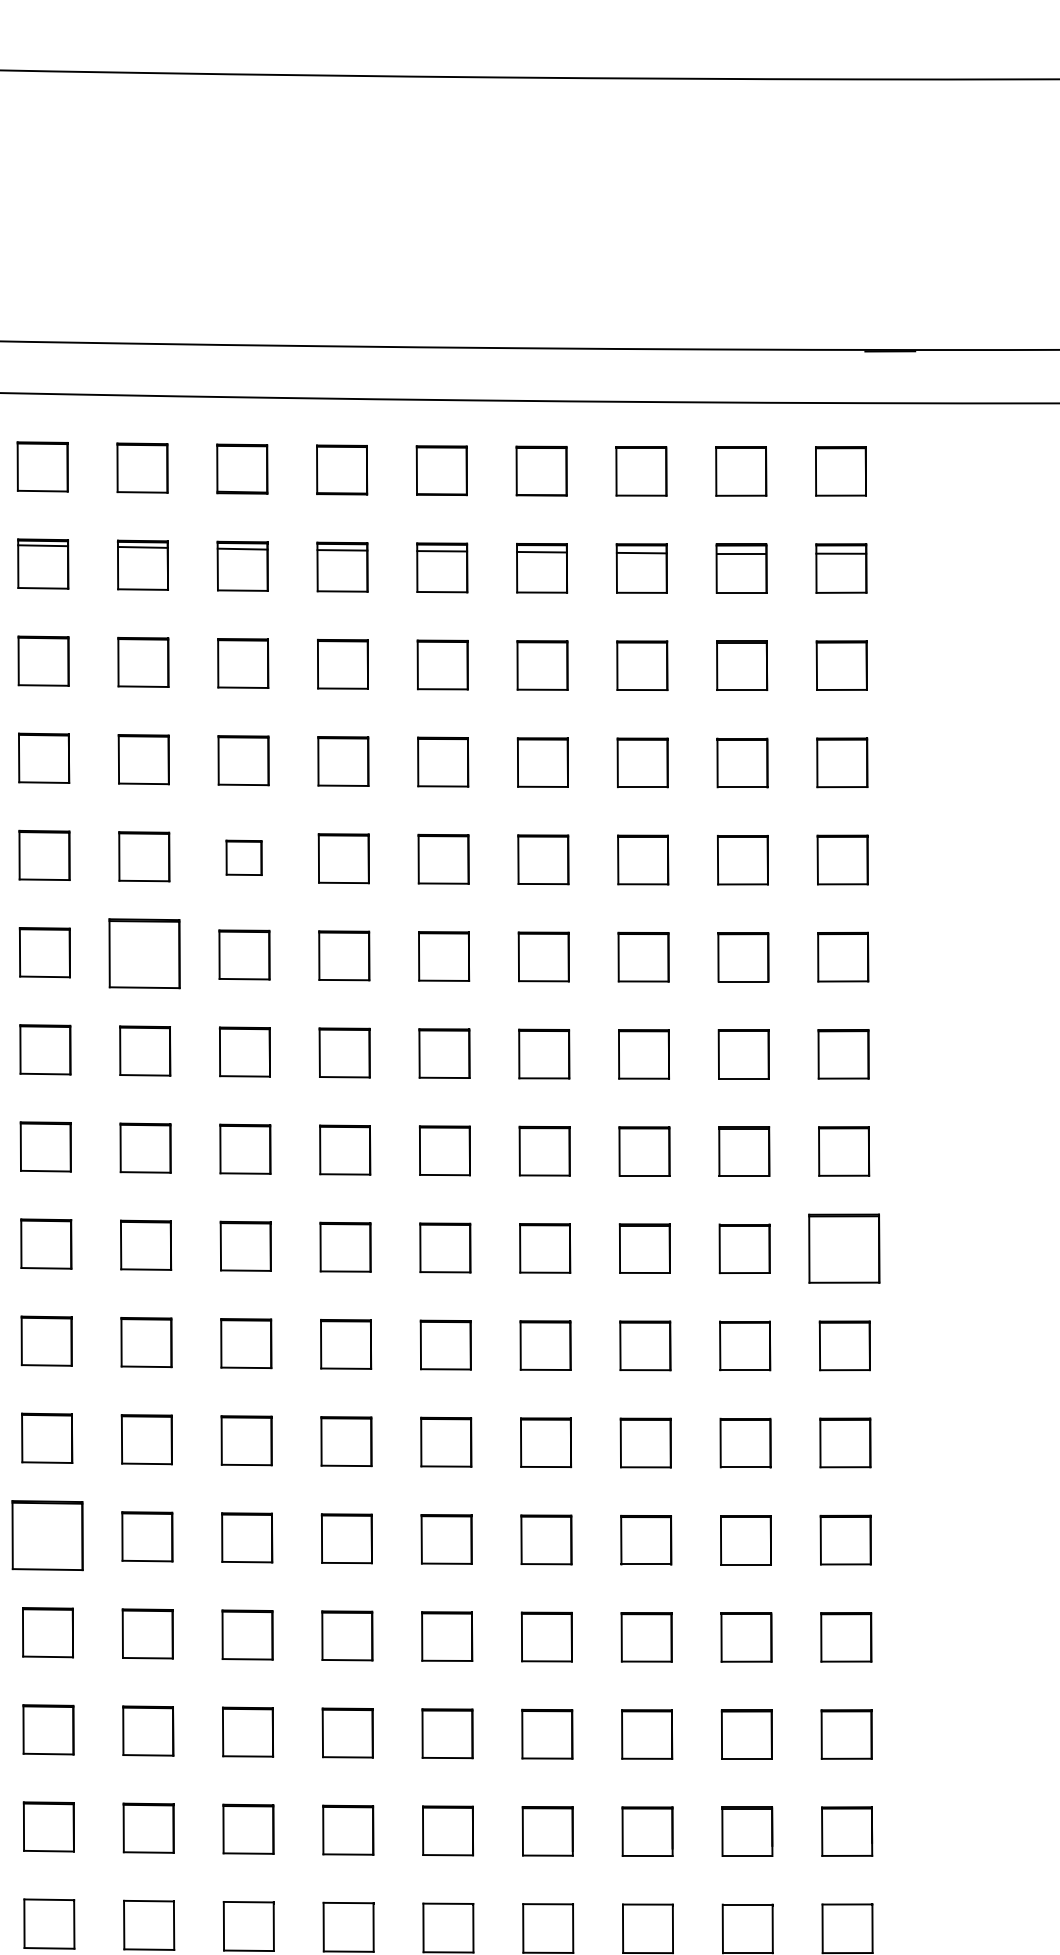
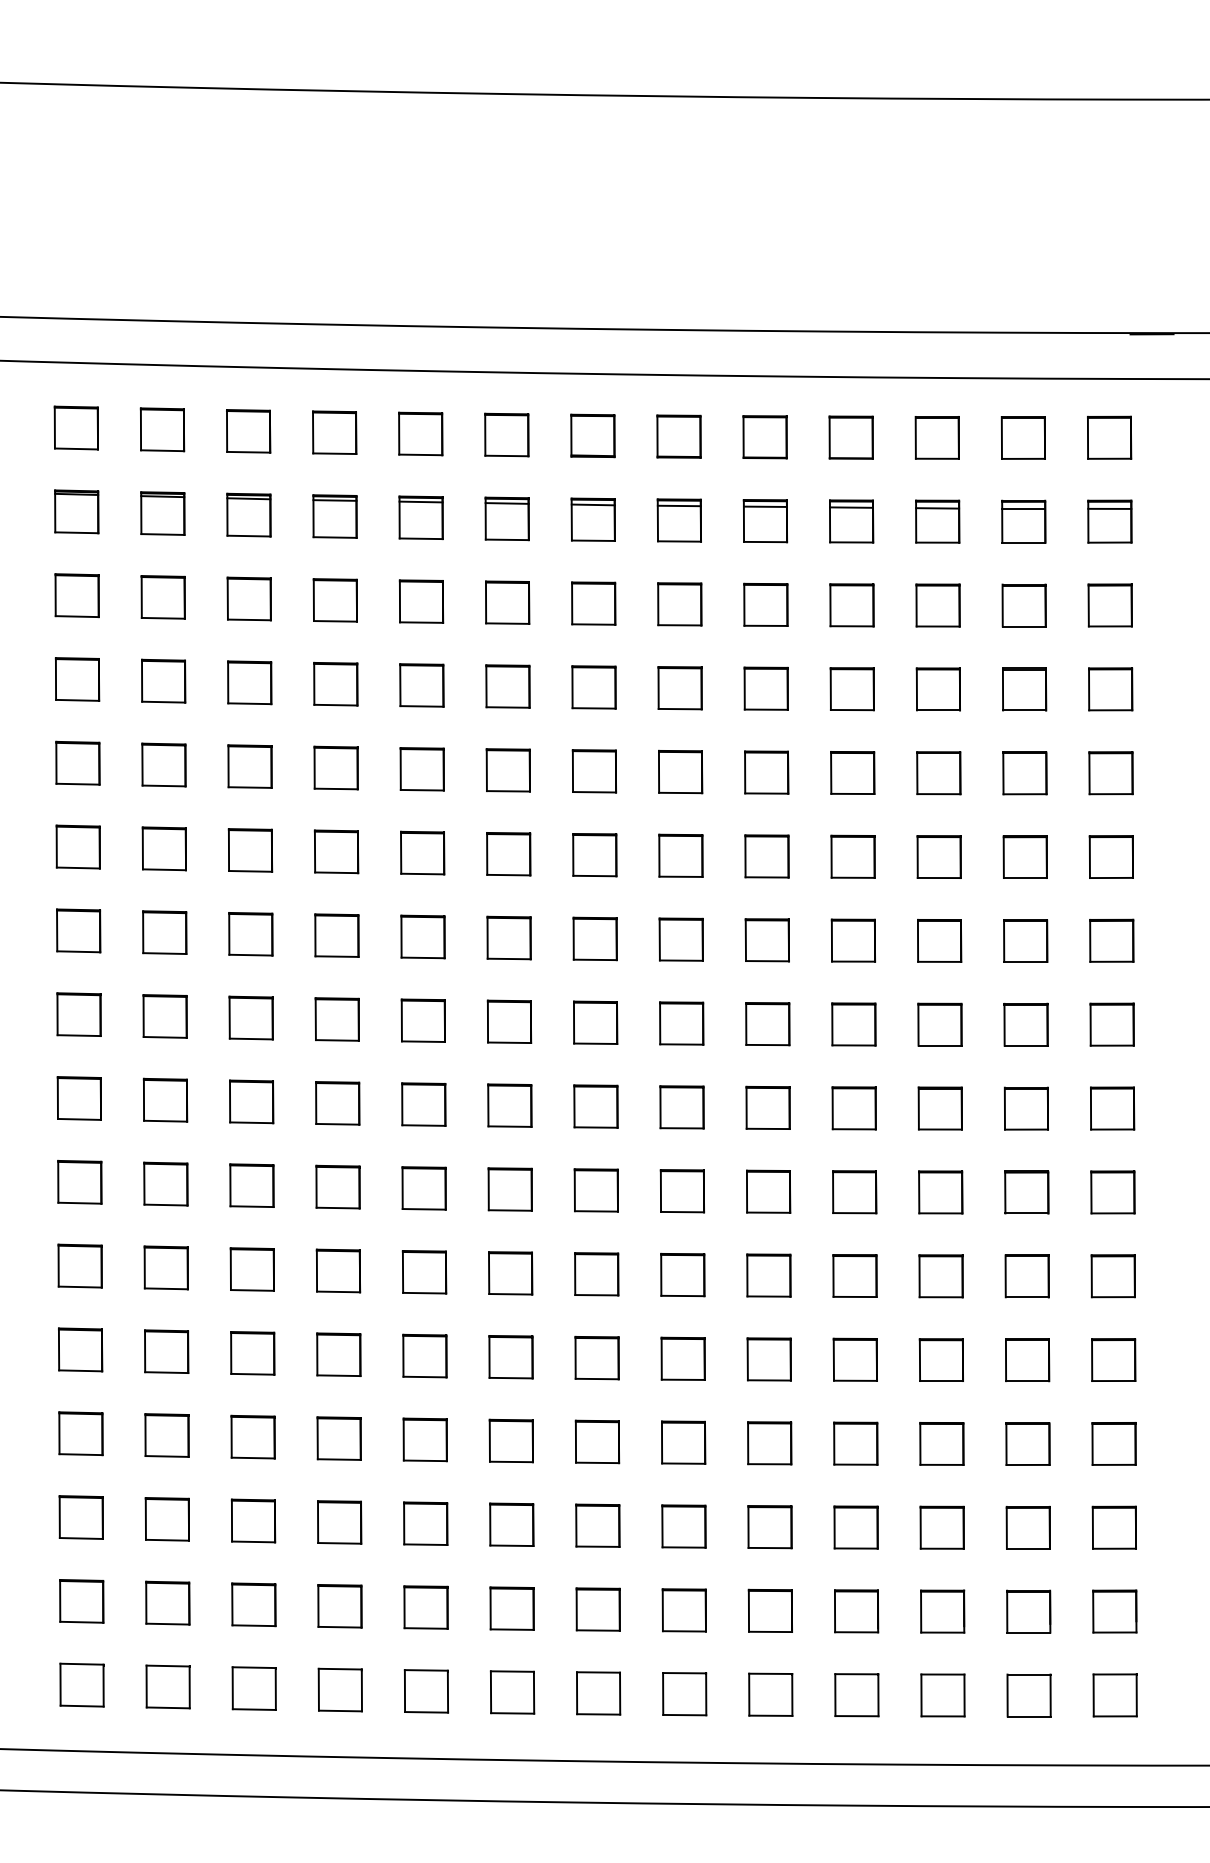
part: (244, 858) -> (594, 771), size x1.43
part: (144, 954) -> (508, 854), size x0.71
part: (844, 1248) -> (1112, 1108), size x0.71
part: (47, 1534) -> (424, 1355), size x0.71

